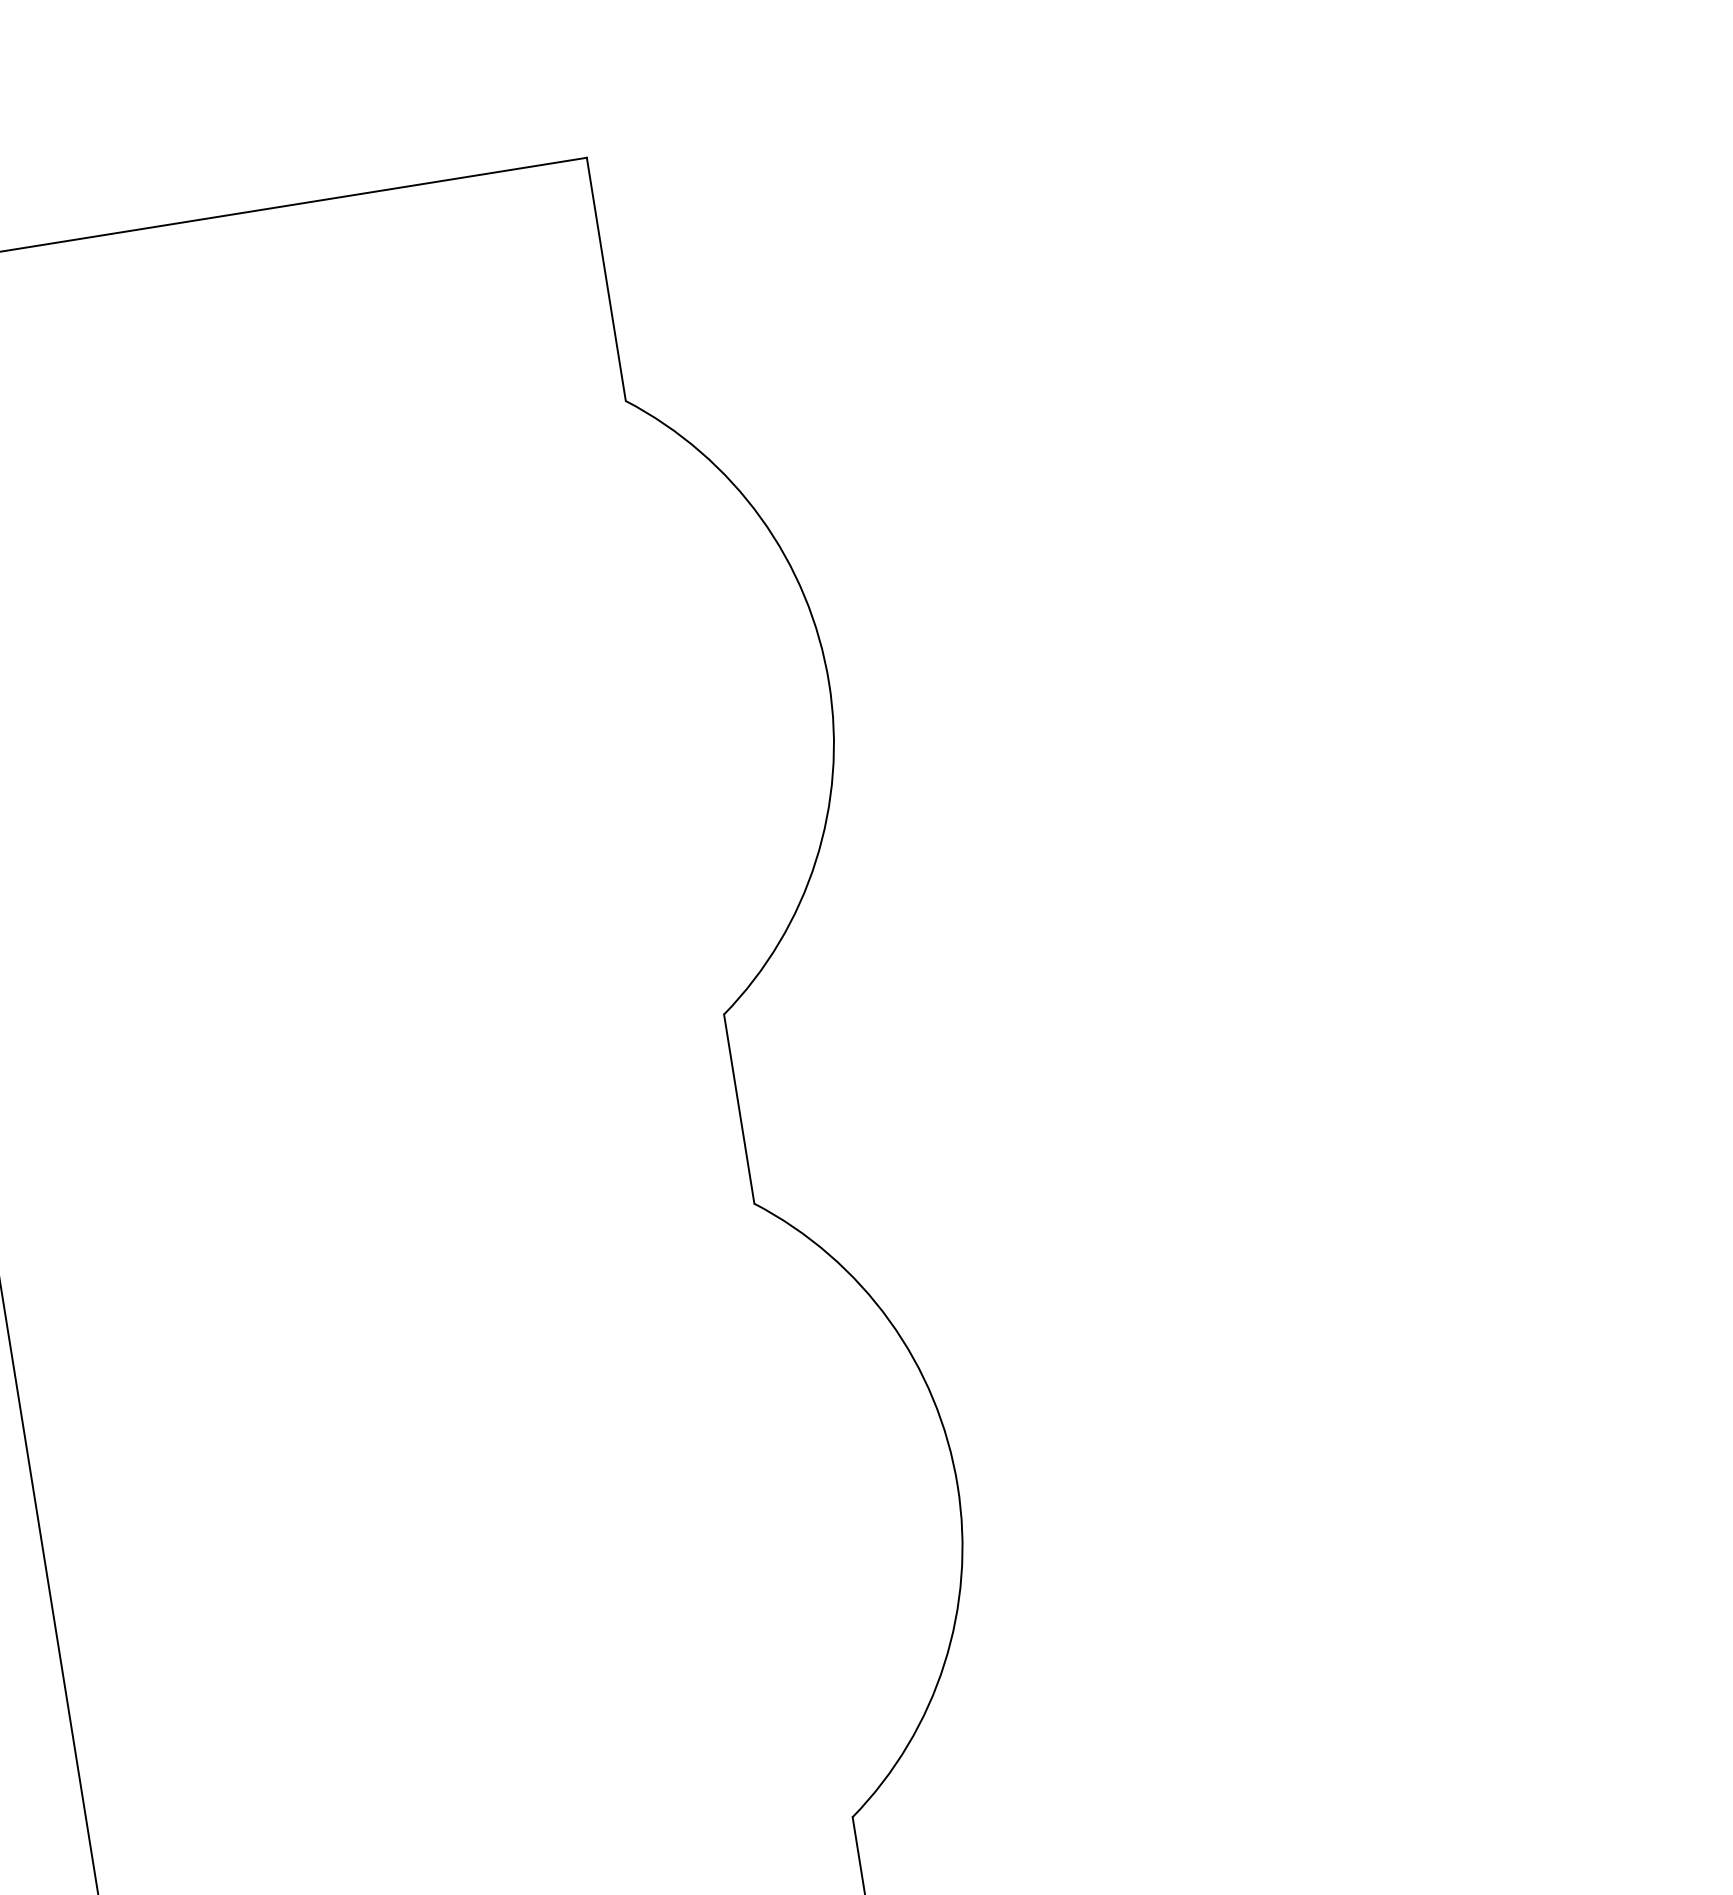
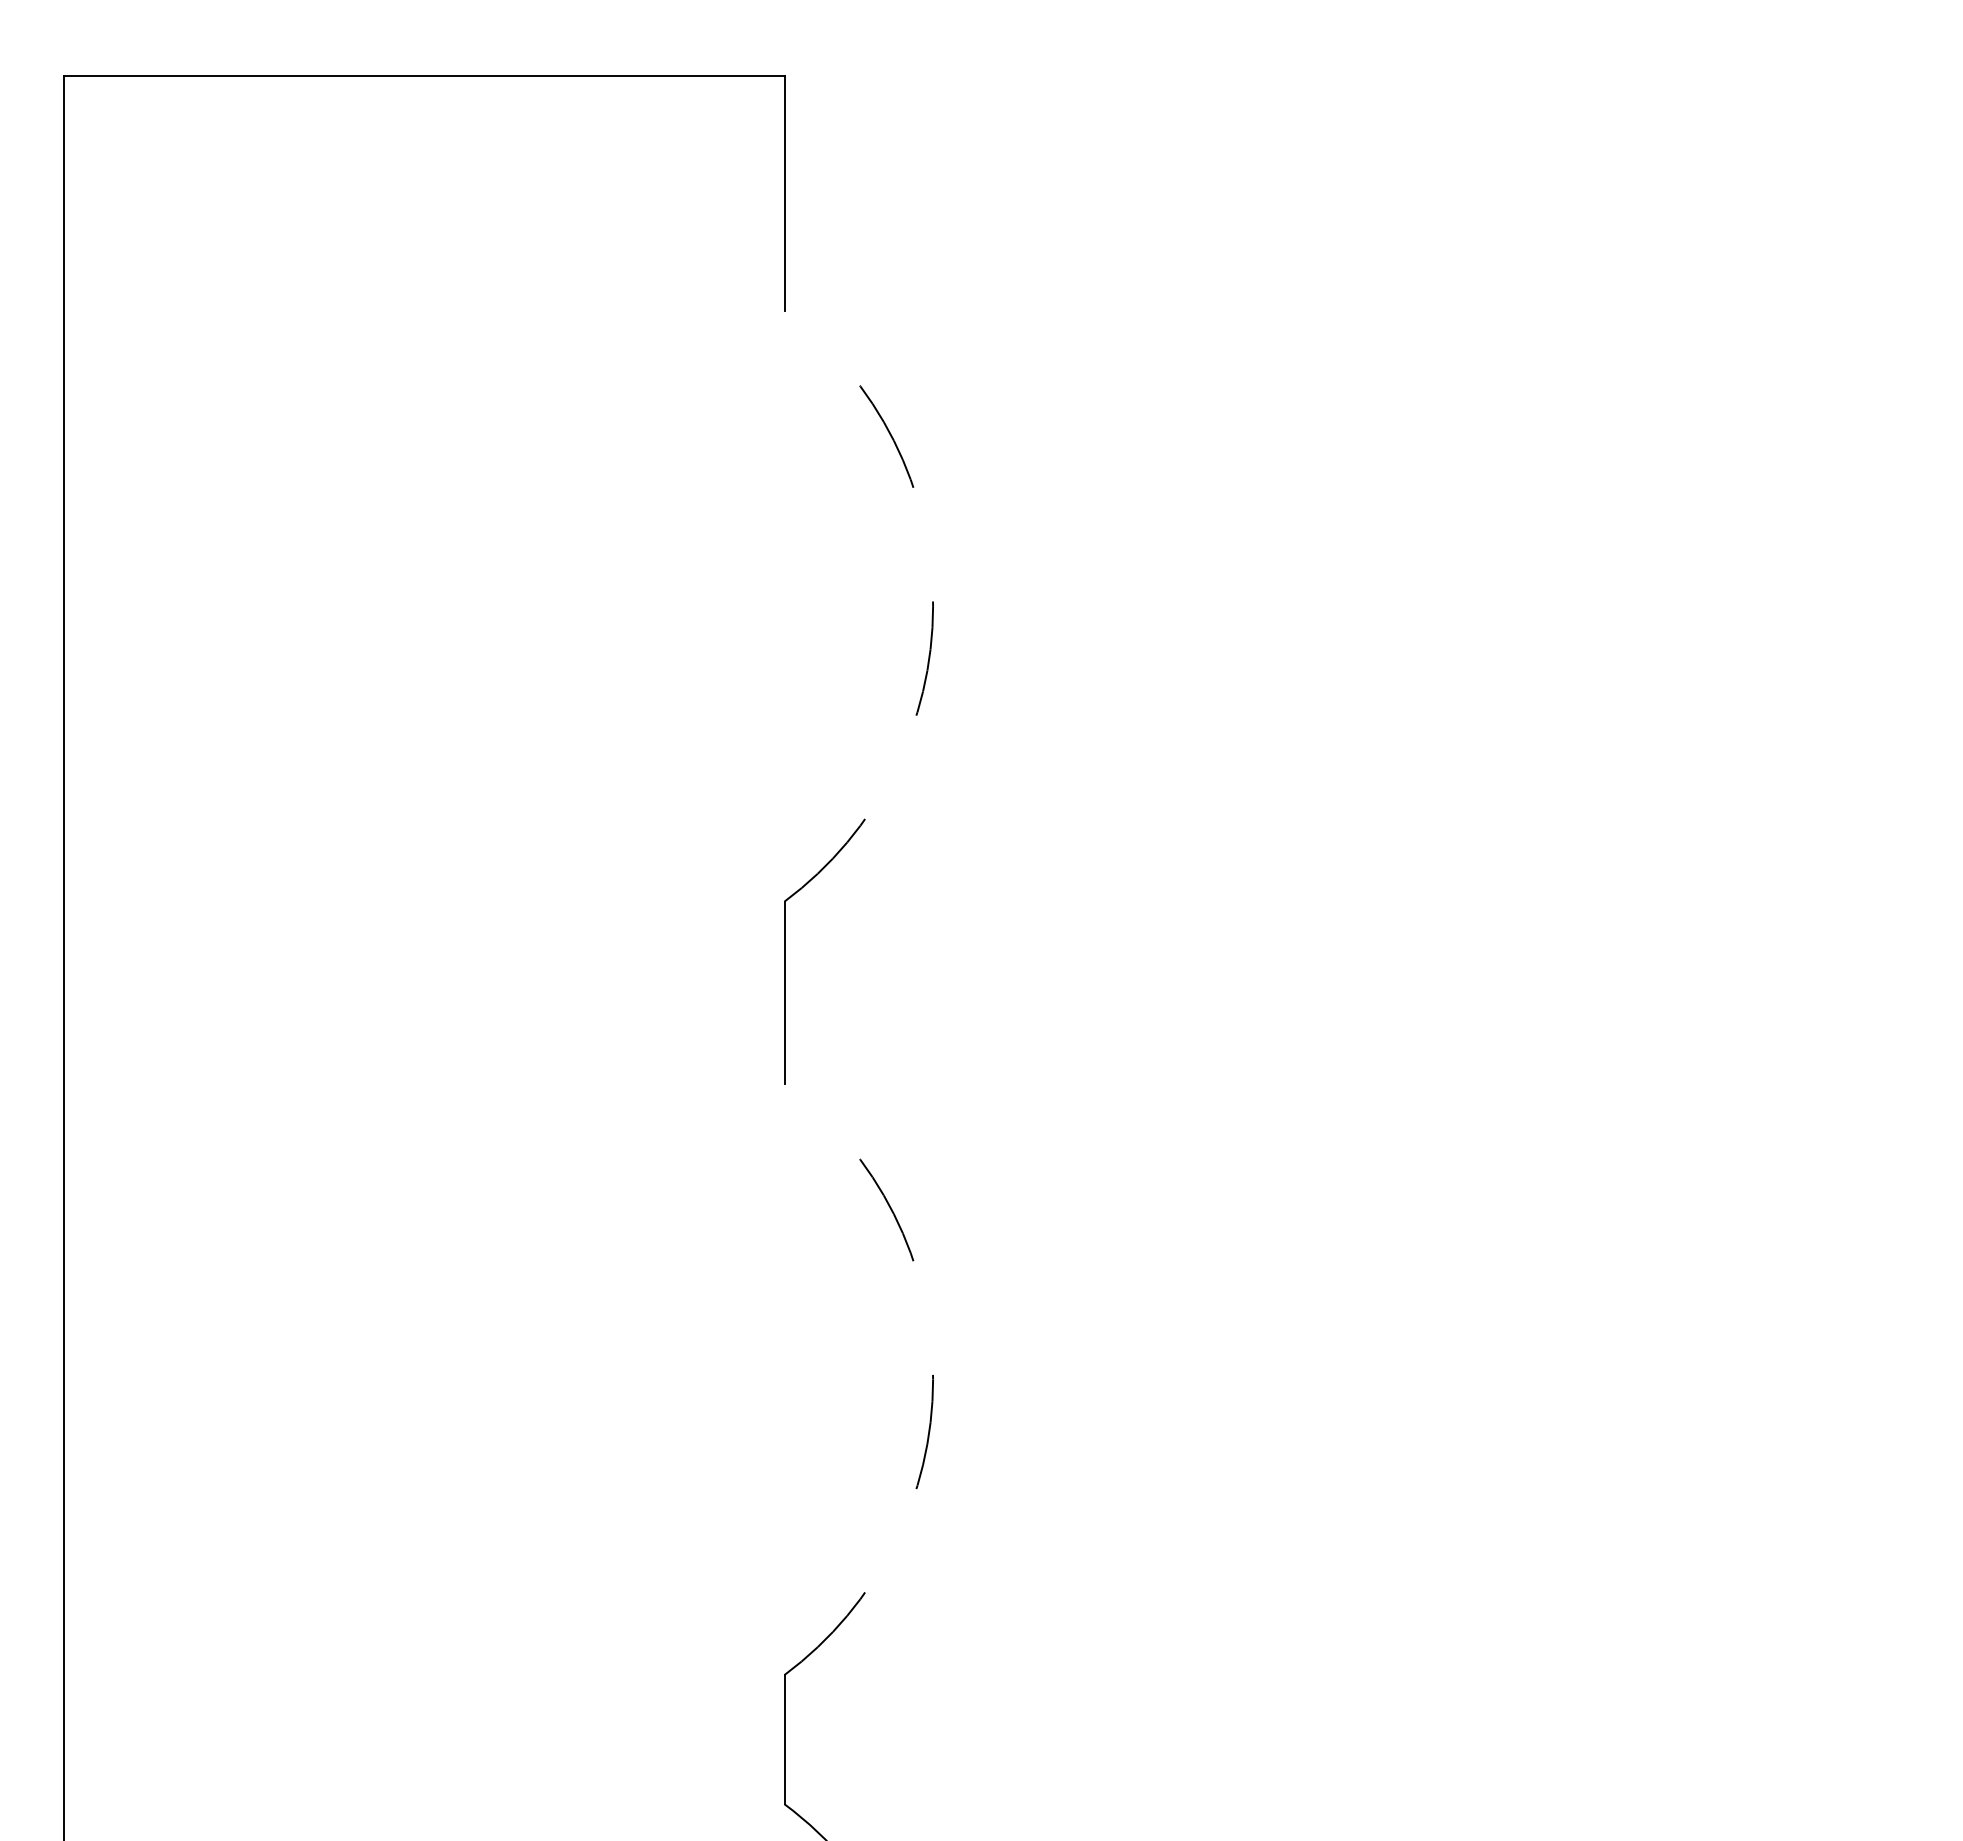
arc: (829, 683) -> (933, 606), solid -> dashed
arc: (958, 1485) -> (933, 1379), solid -> dashed

